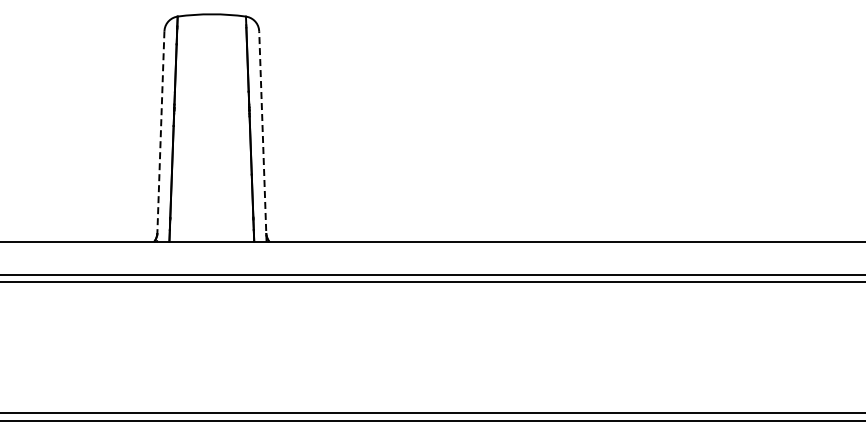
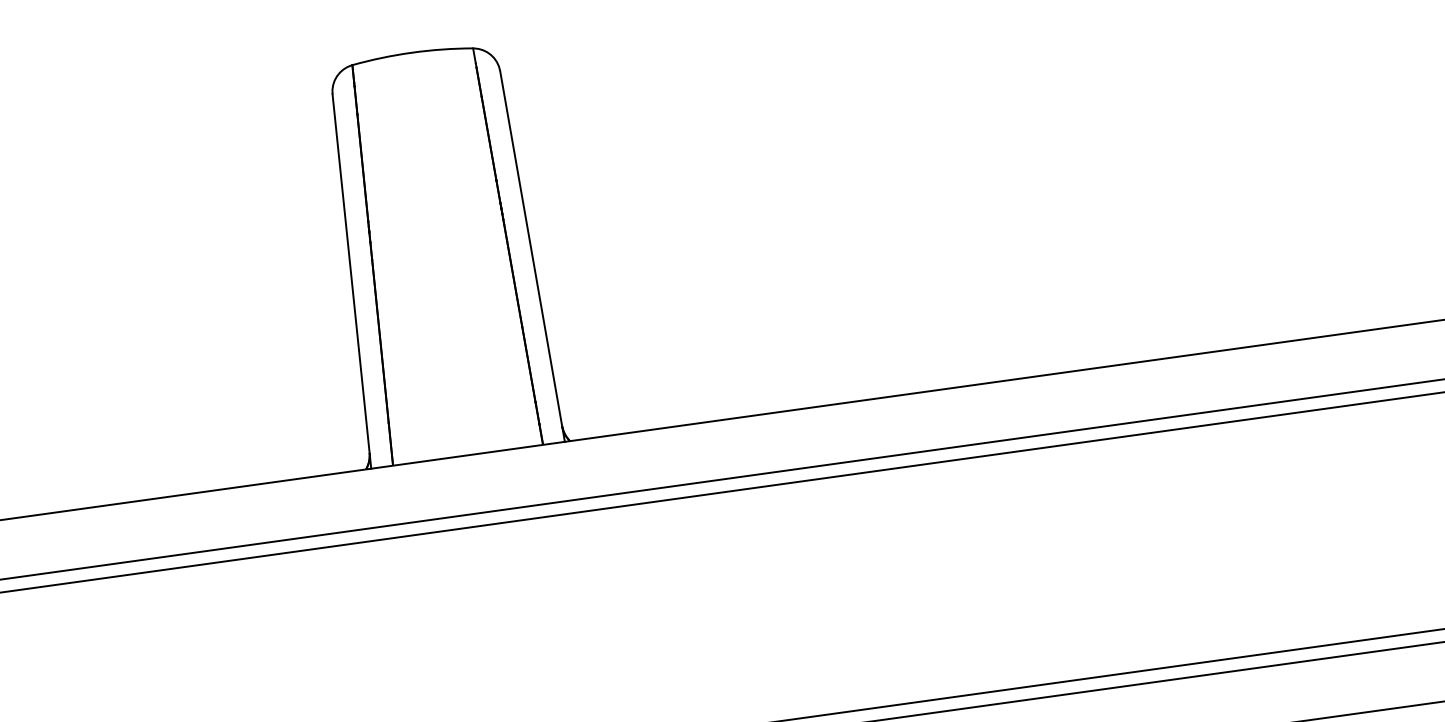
line: (262, 136) -> (531, 256), dashed -> solid
line: (160, 137) -> (351, 283), dashed -> solid

